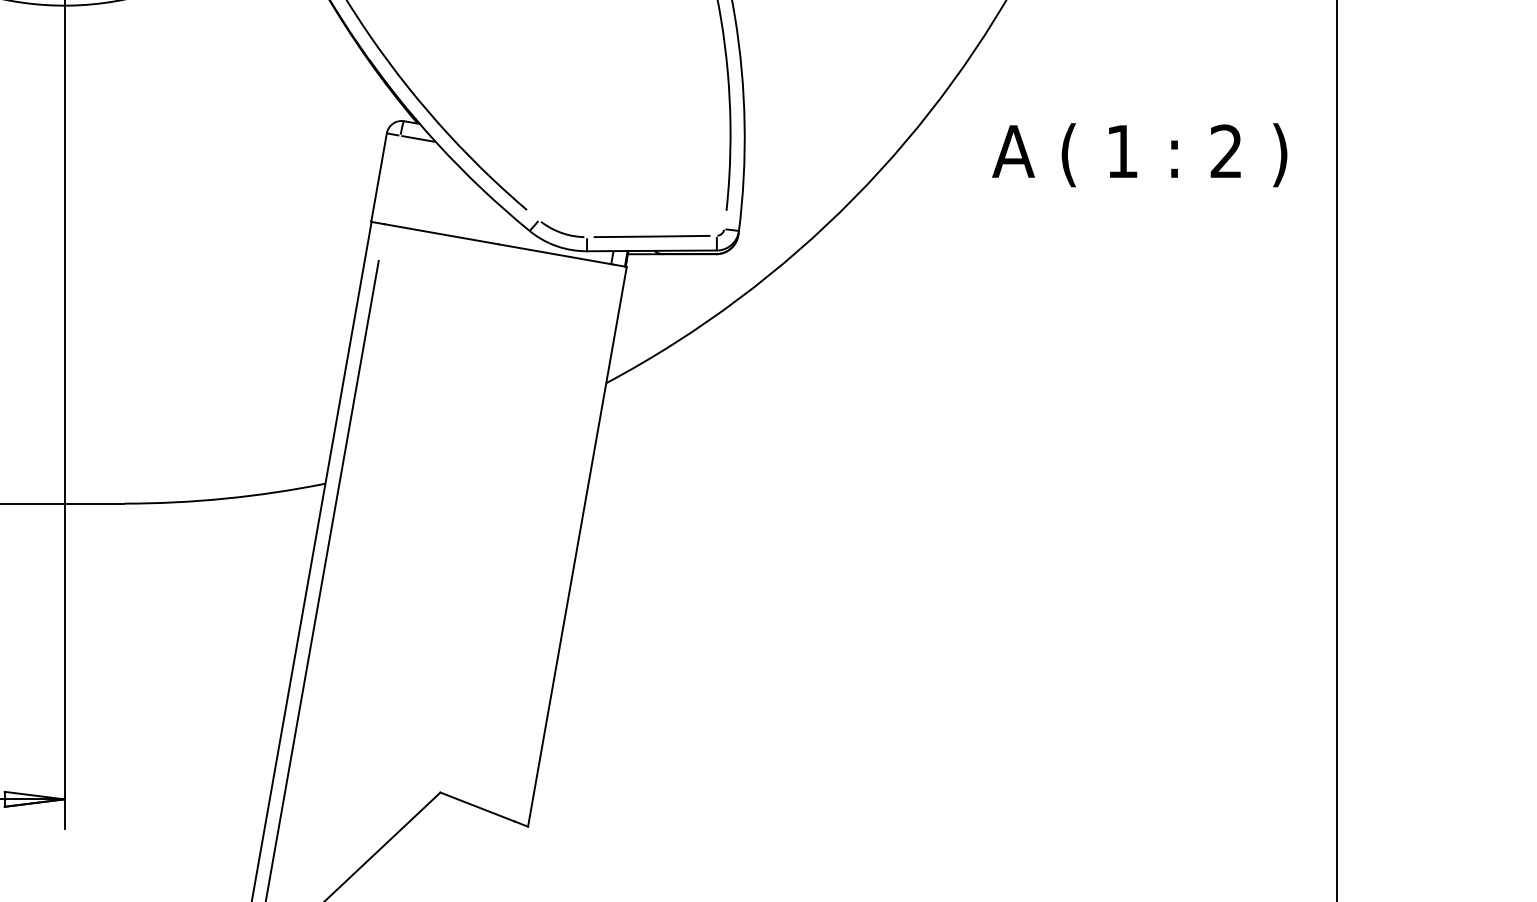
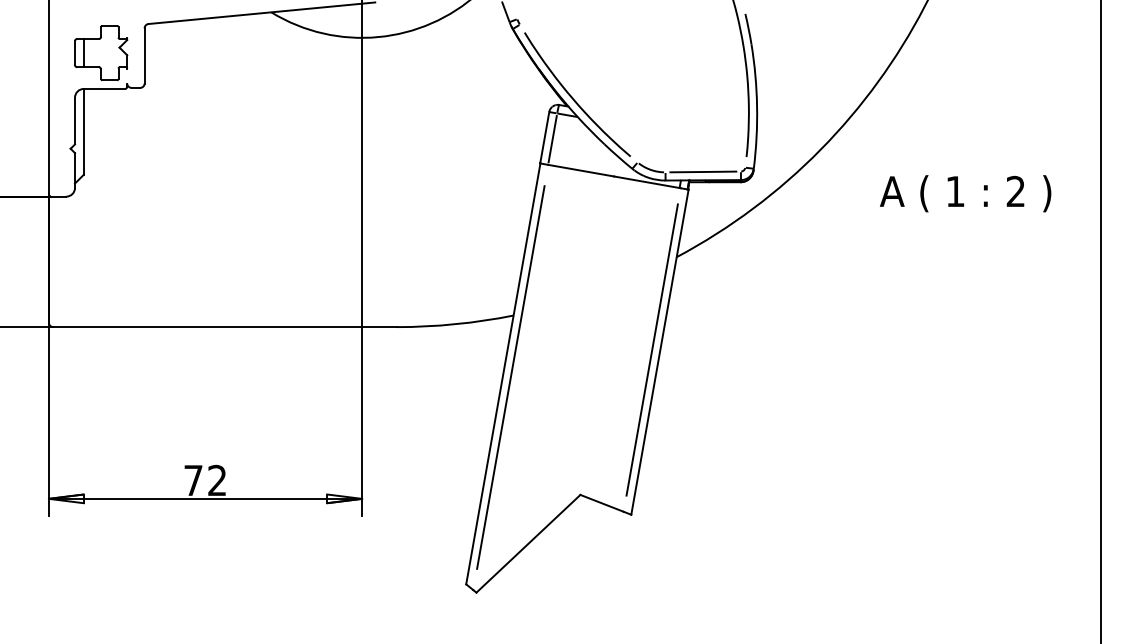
text: (1139, 154) -> (965, 193), moved
line: (392, 180) -> (552, 139), added
line: (562, 542) -> (651, 349), added

